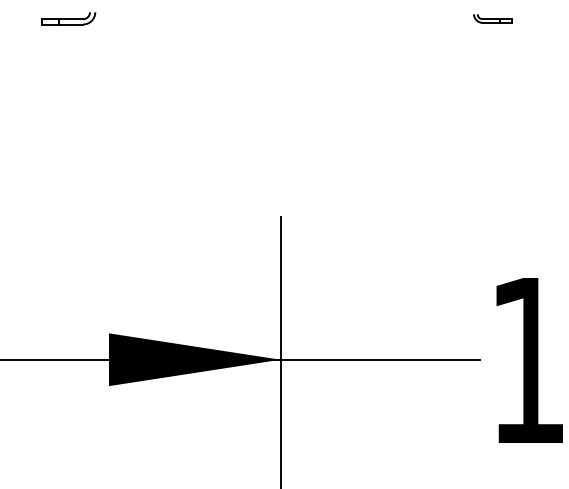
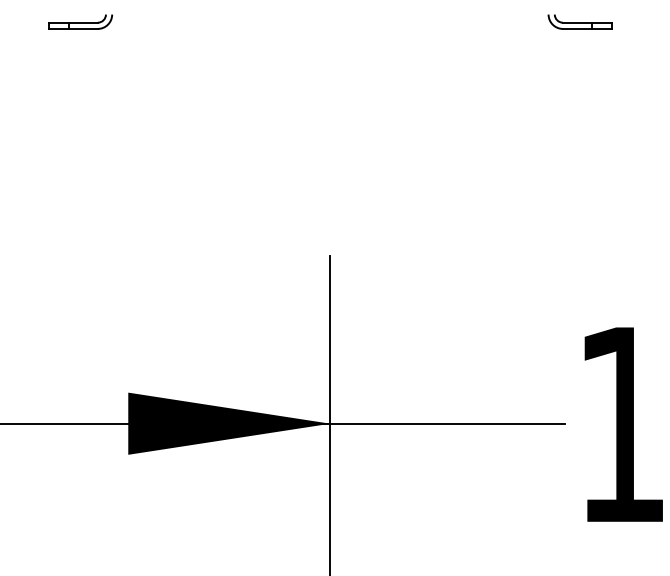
part: (492, 18) -> (579, 21), size x1.43

